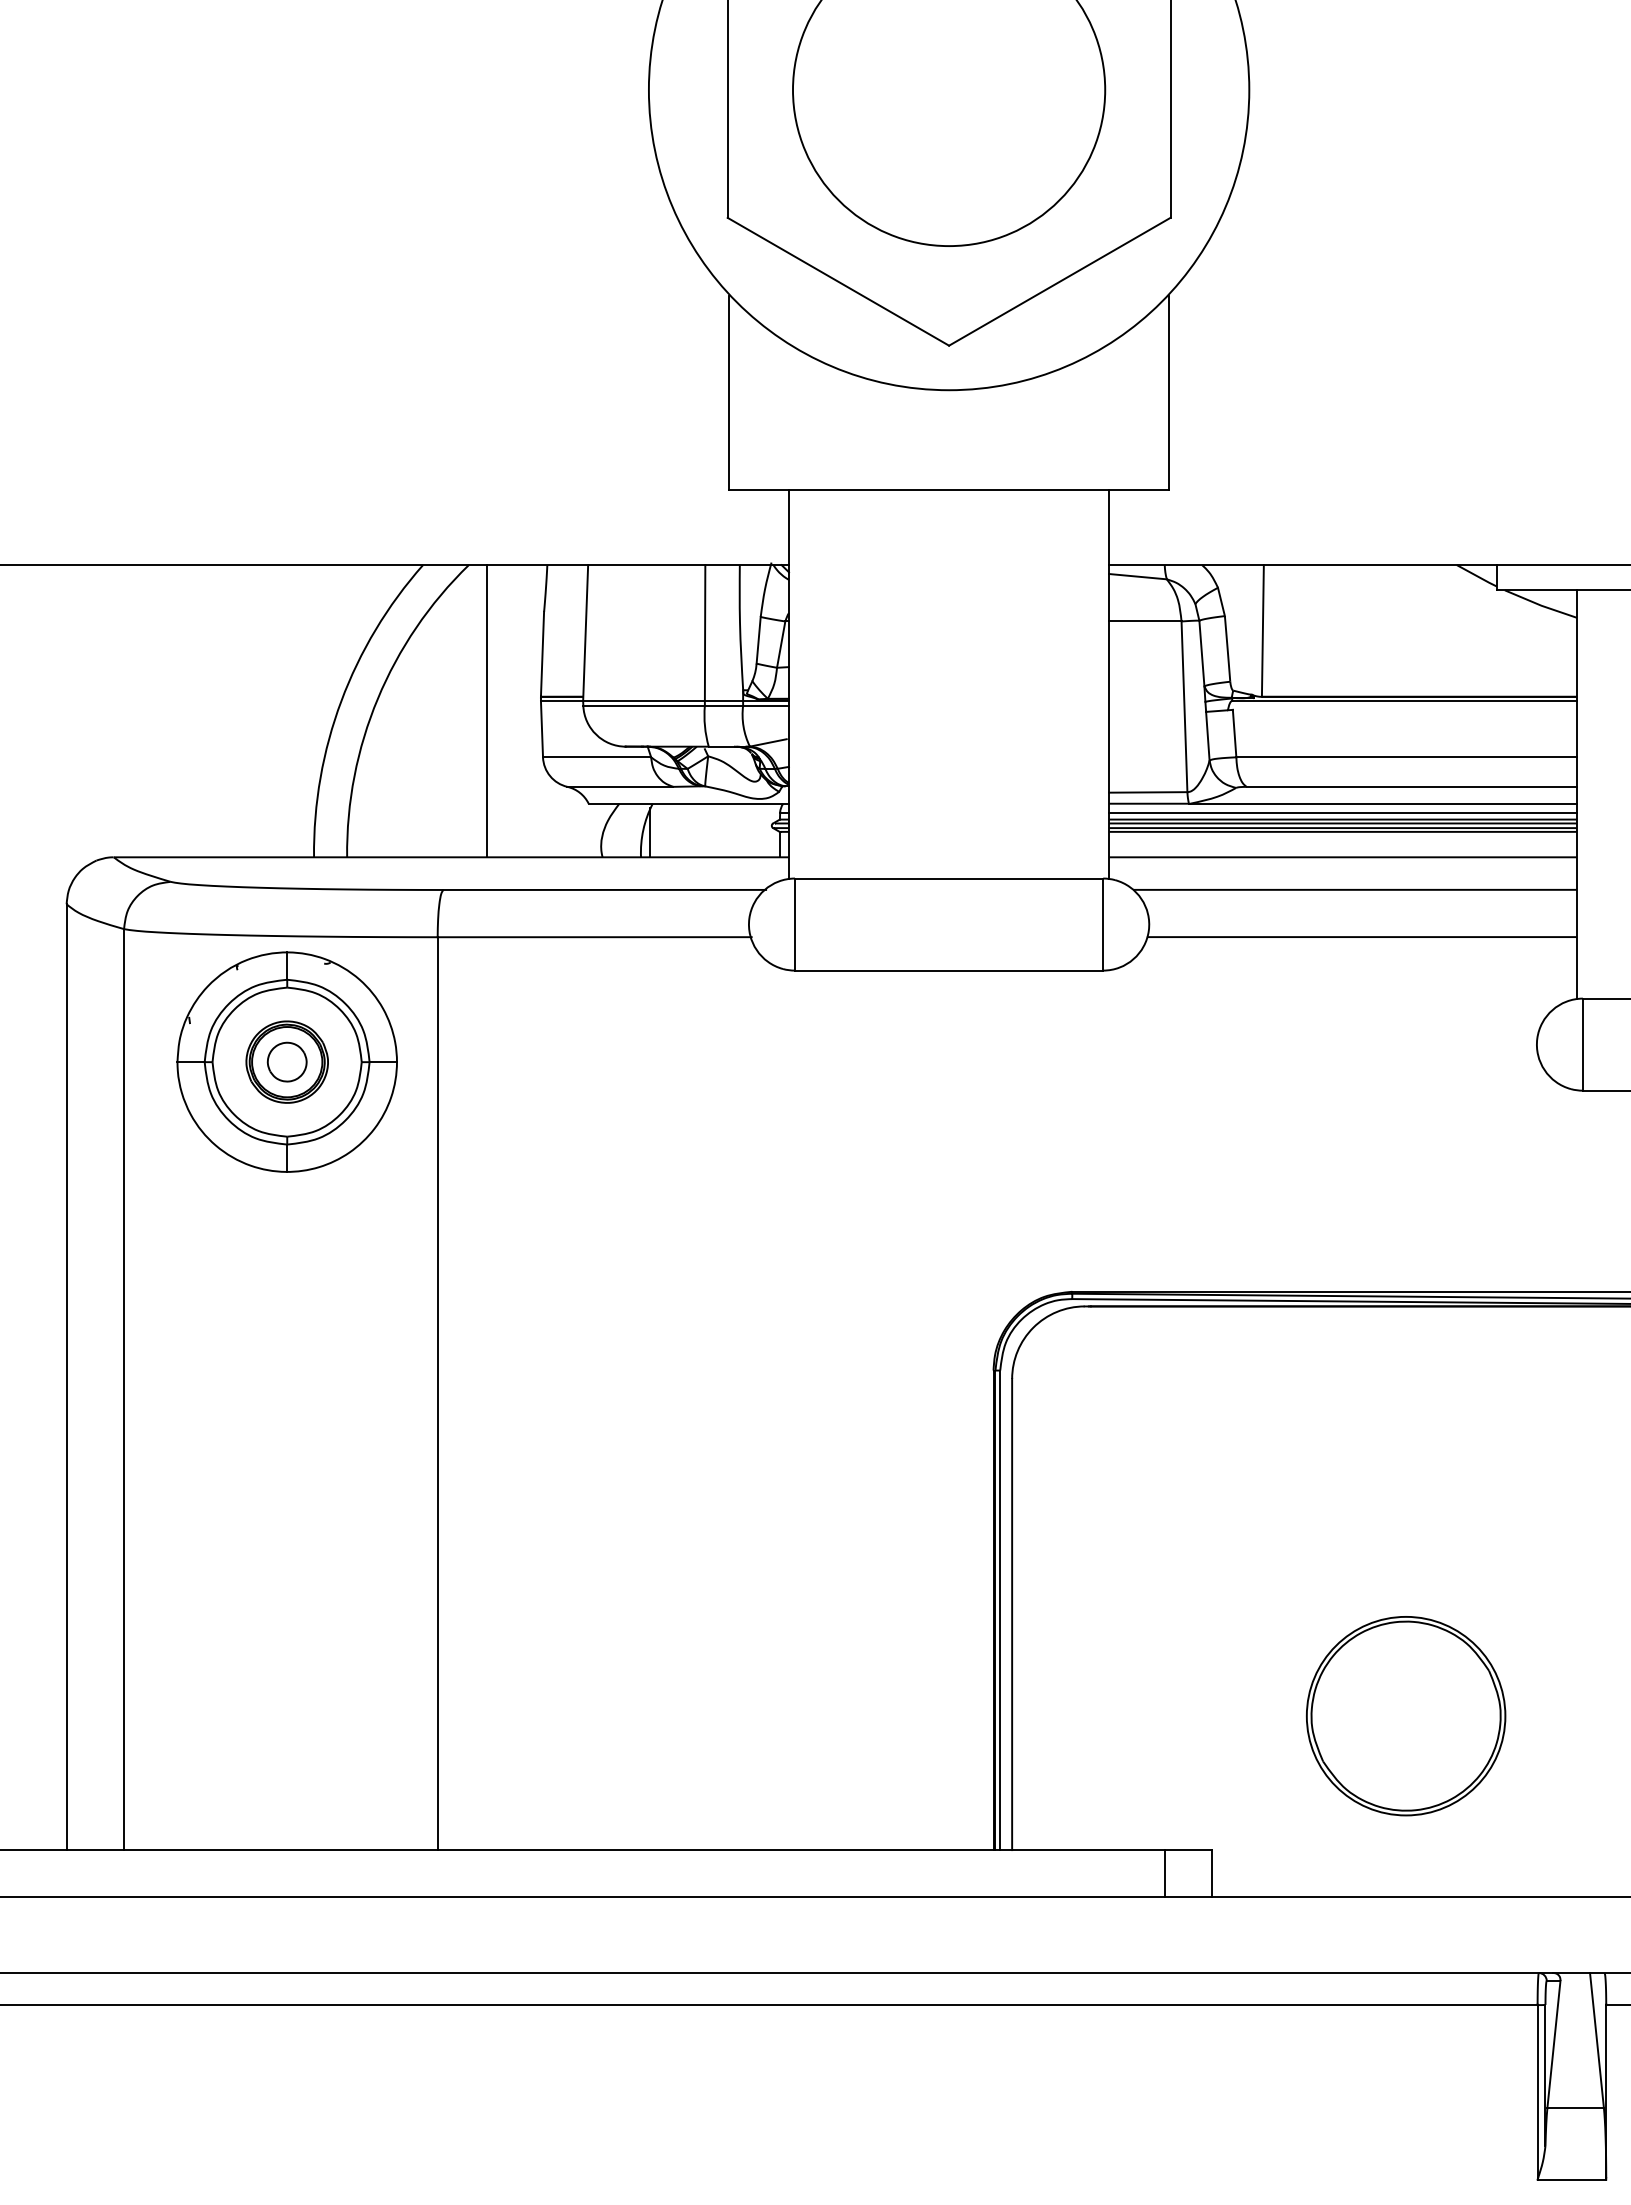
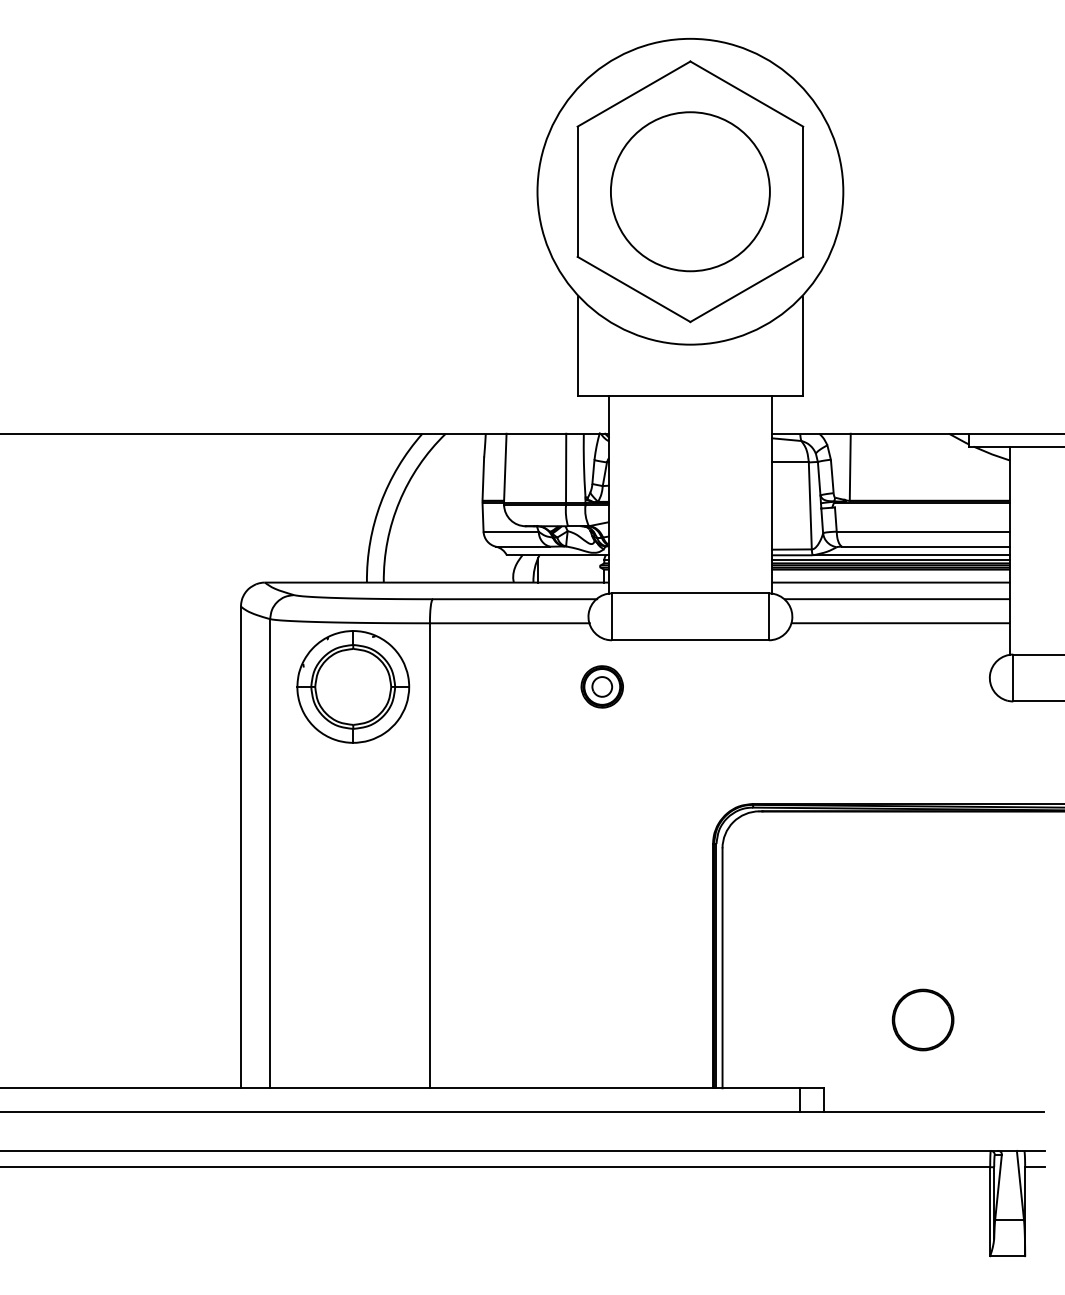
line: (487, 709) -> (455, 507), removed
part: (285, 1061) -> (601, 686), moved
part: (1404, 1715) -> (922, 1019), size x0.6

